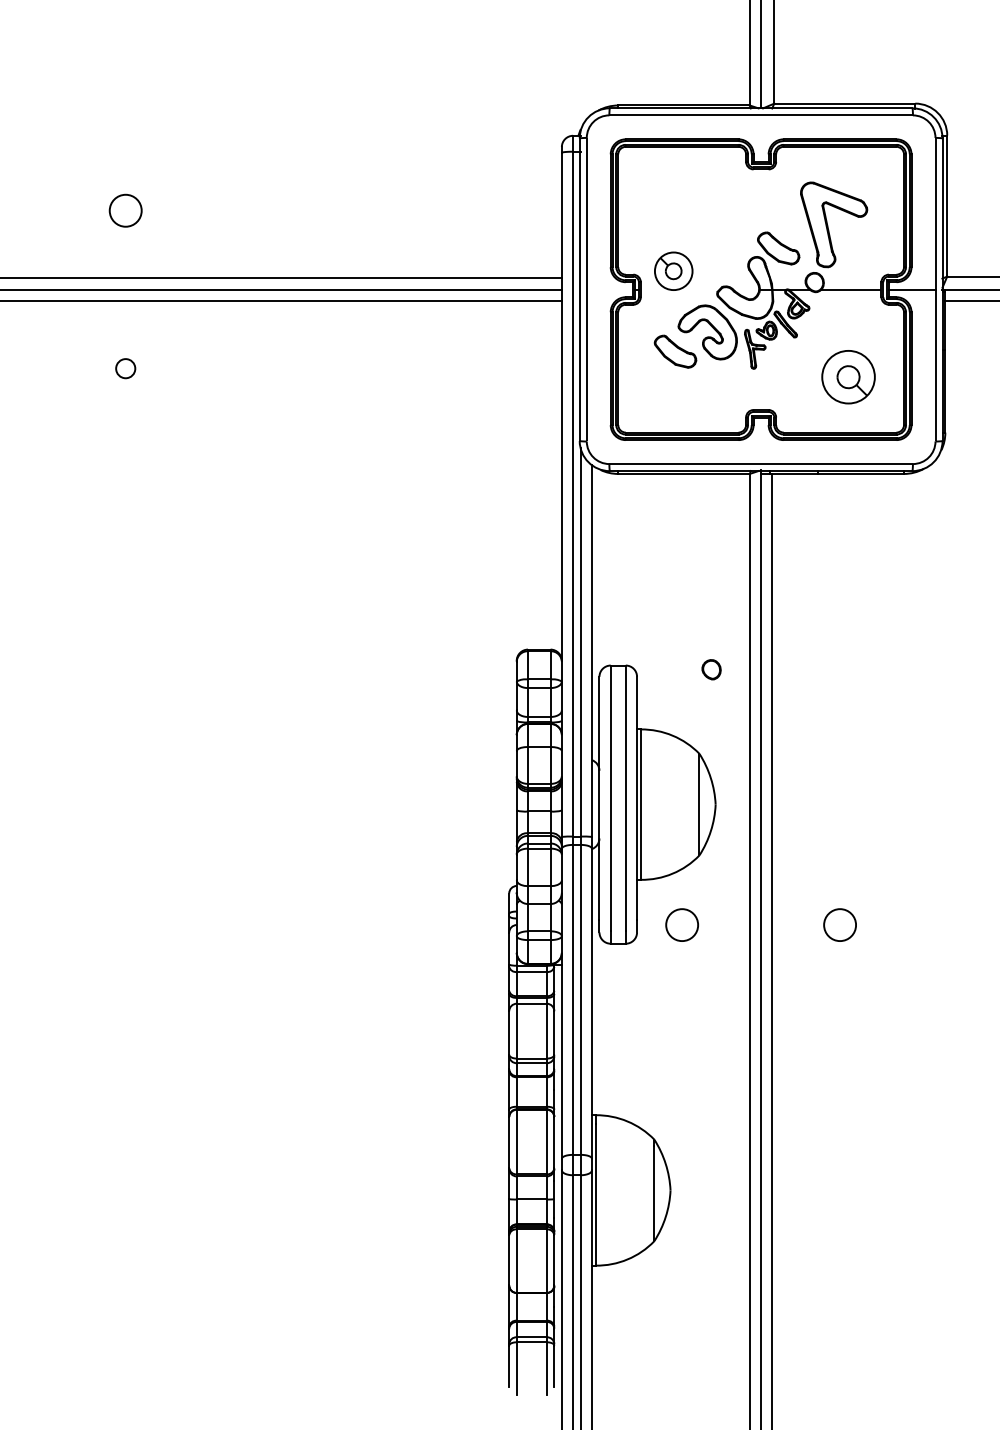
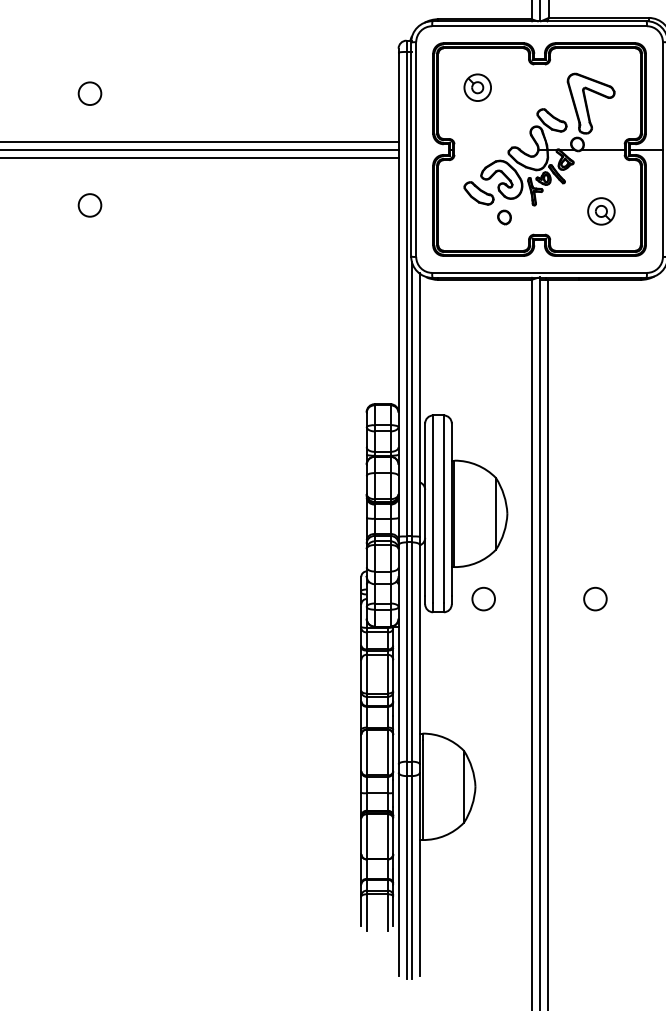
part: (673, 270) -> (477, 87), moved
circle: (125, 368) -> (89, 205), size x1.67
part: (848, 376) -> (601, 210), size x0.71
part: (711, 669) -> (504, 217), moved

